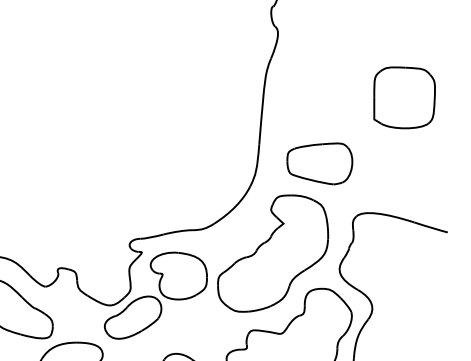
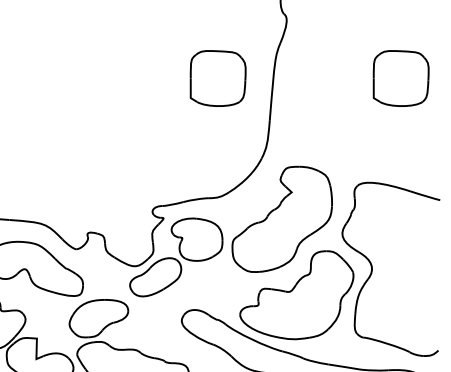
part: (201, 97) -> (217, 78), added
part: (319, 163) -> (324, 137), removed

